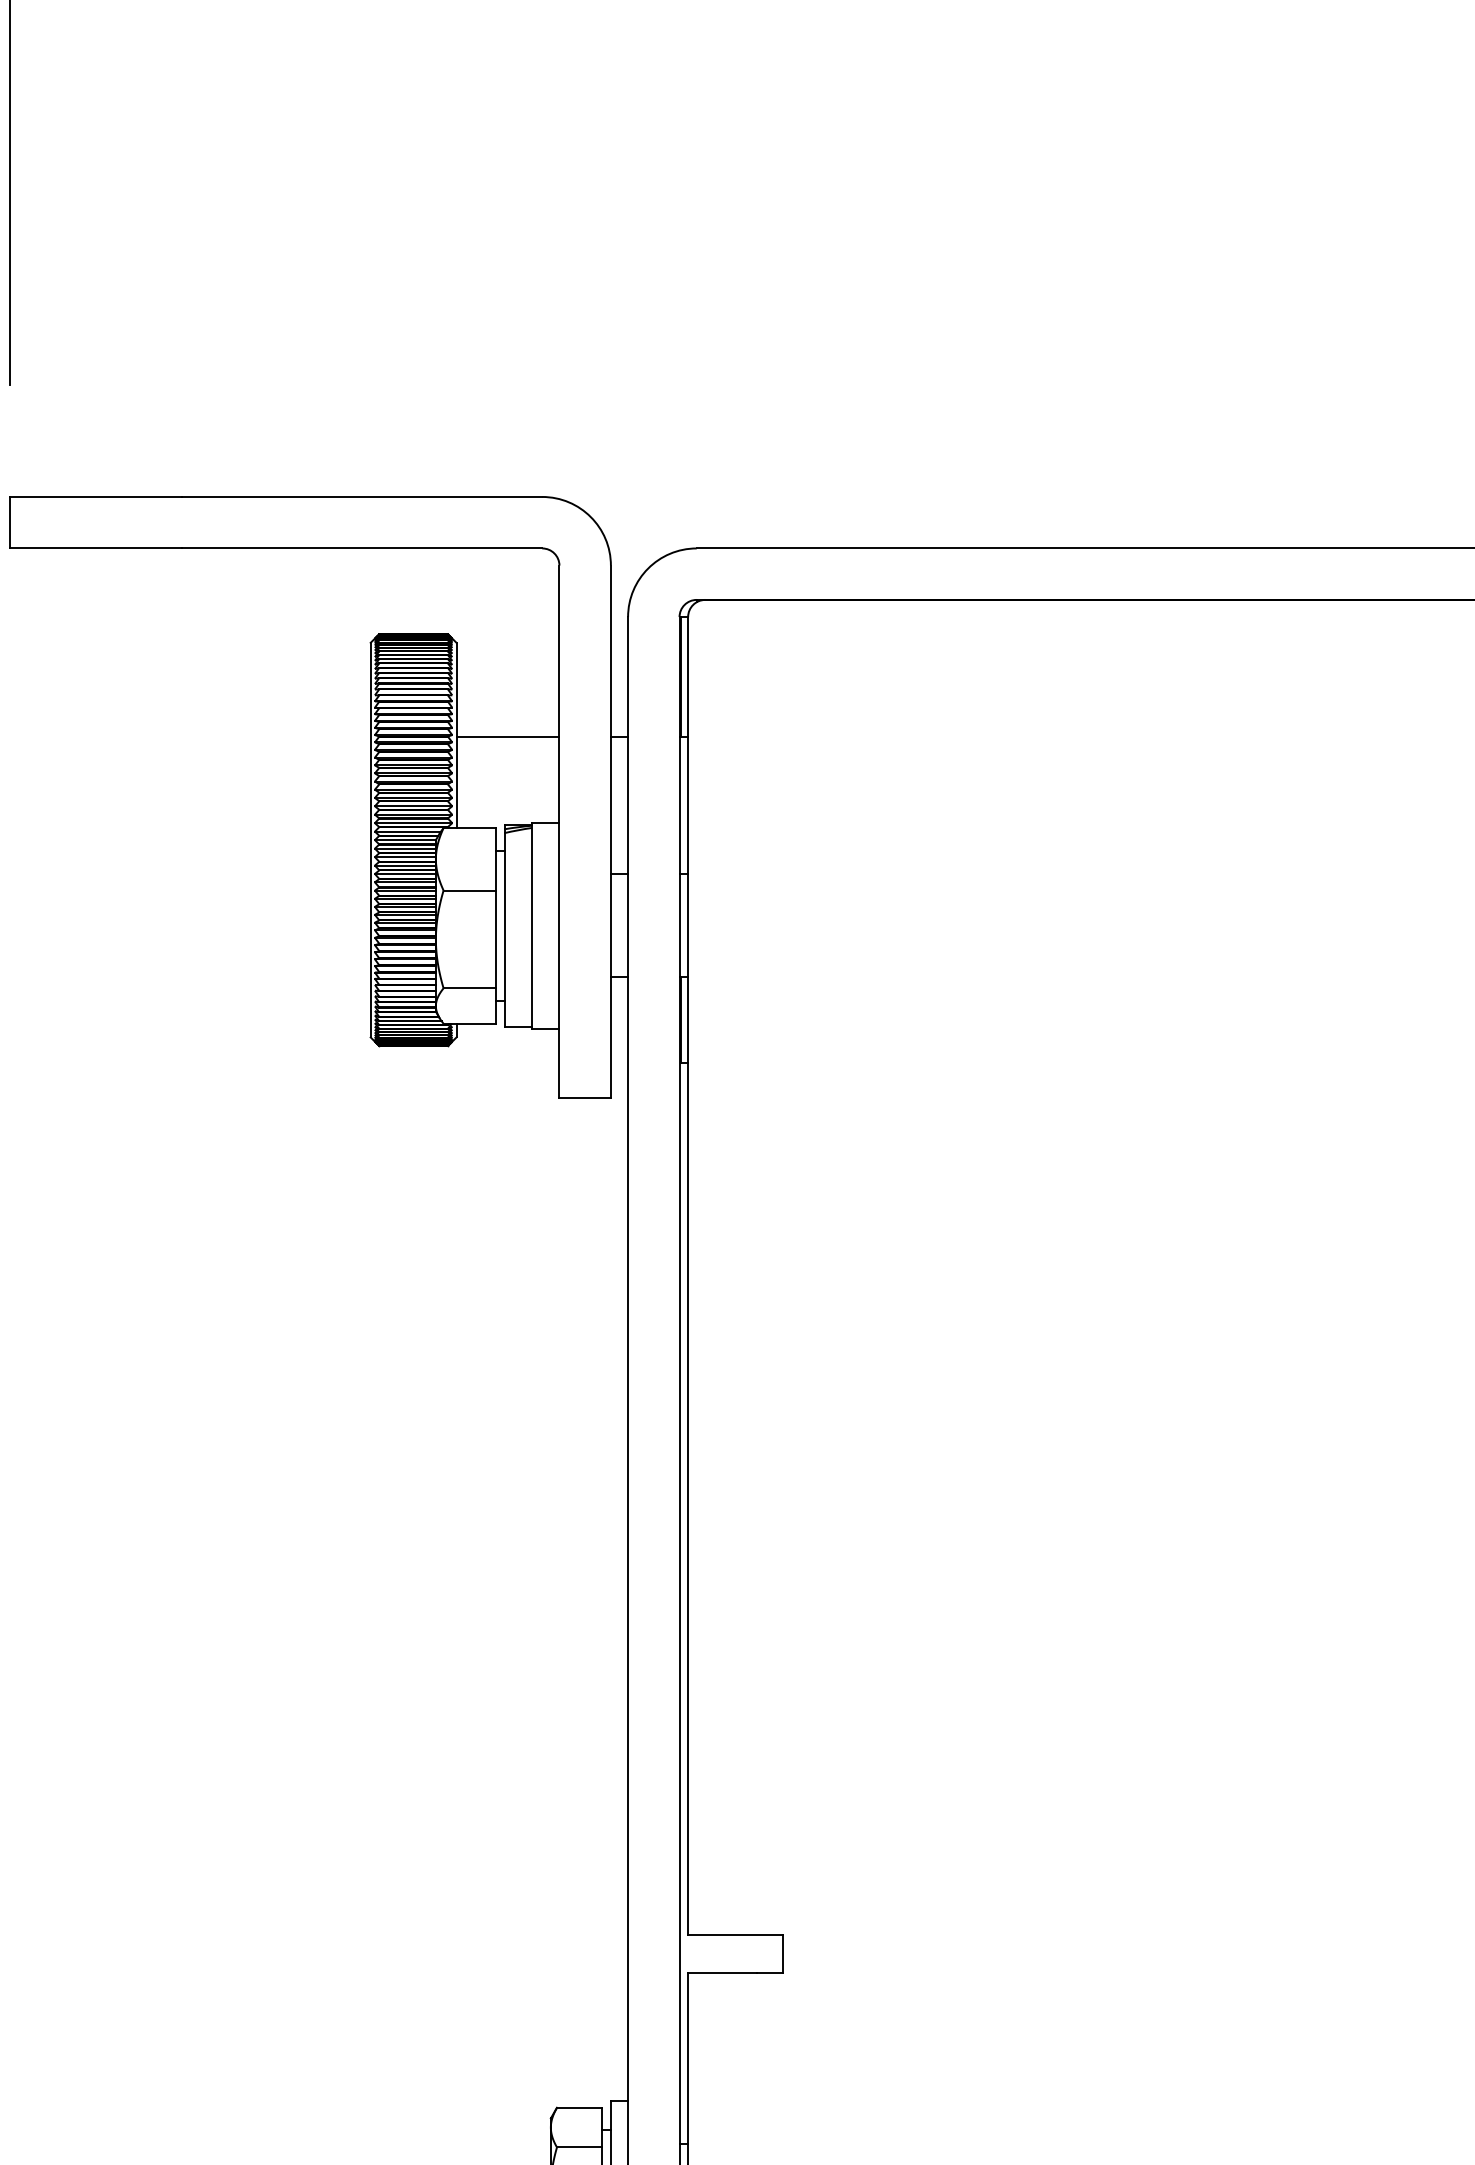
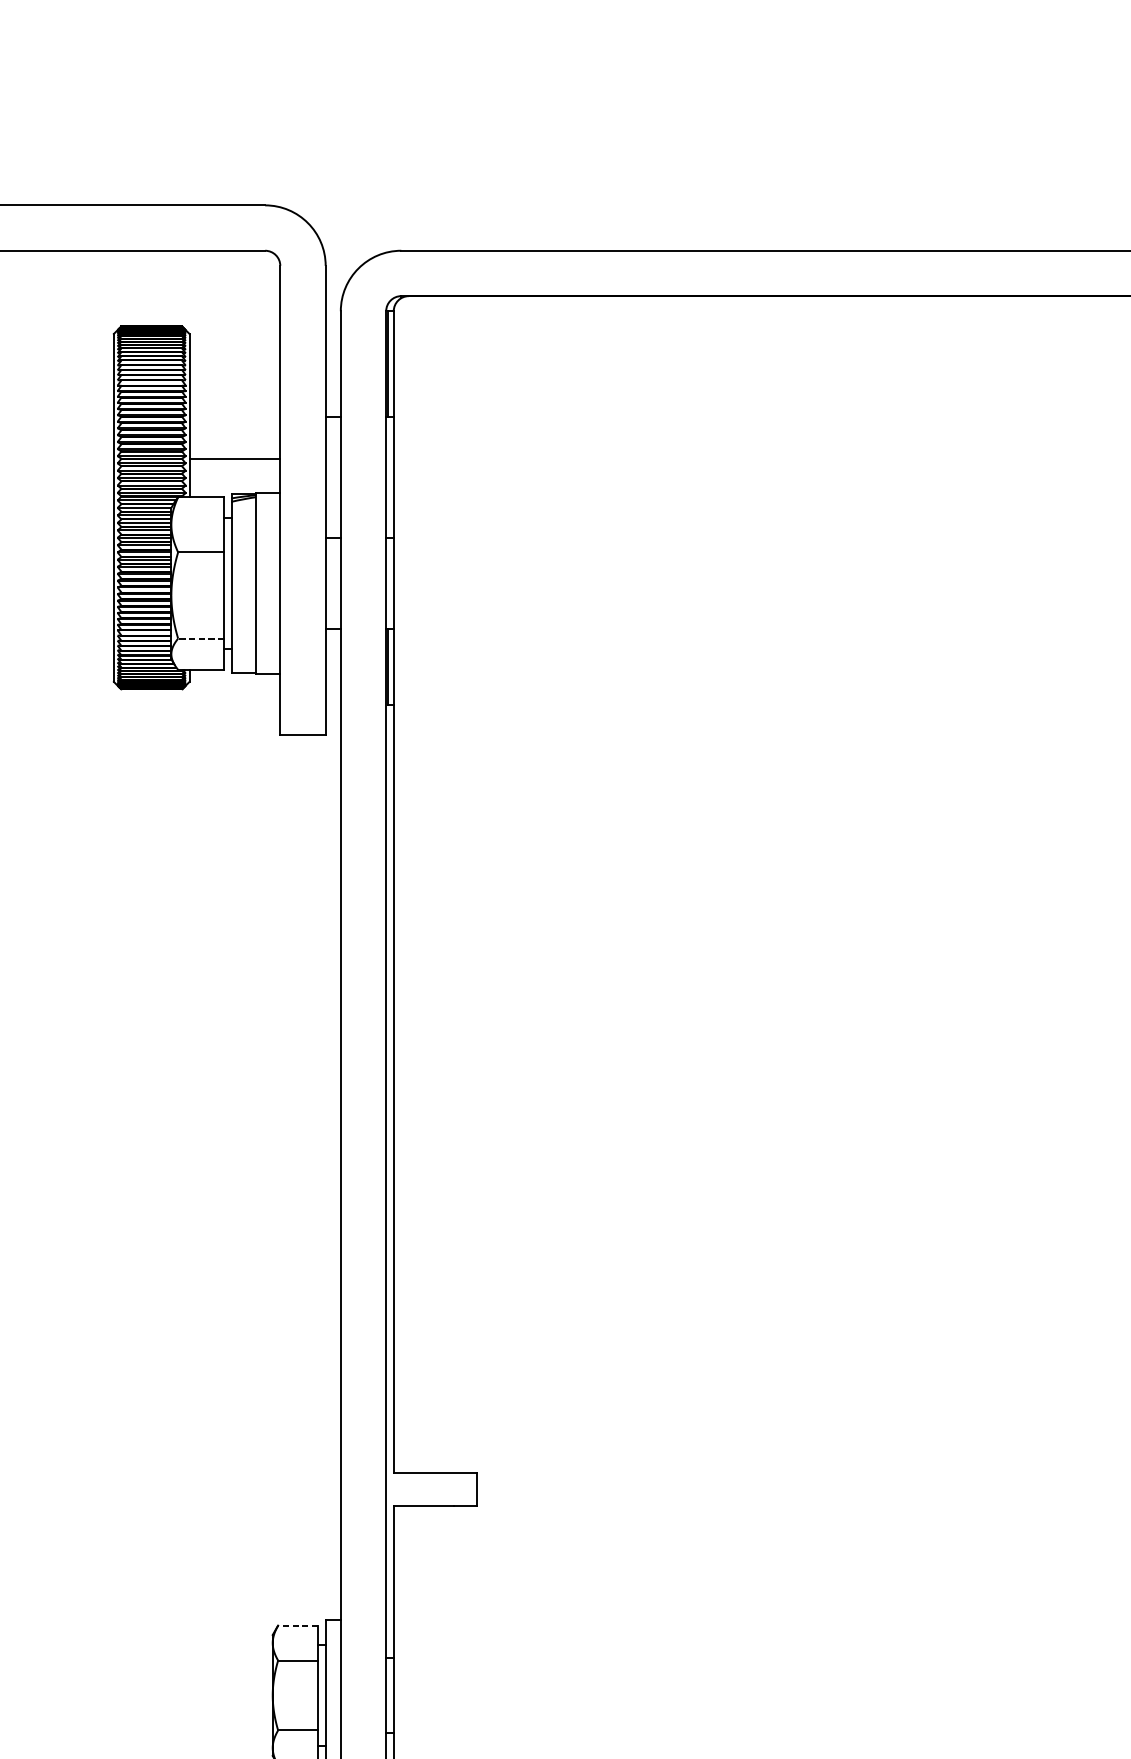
line: (507, 737) -> (234, 458), moved
line: (469, 988) -> (200, 638), solid -> dashed
line: (579, 2107) -> (297, 1625), solid -> dashed

